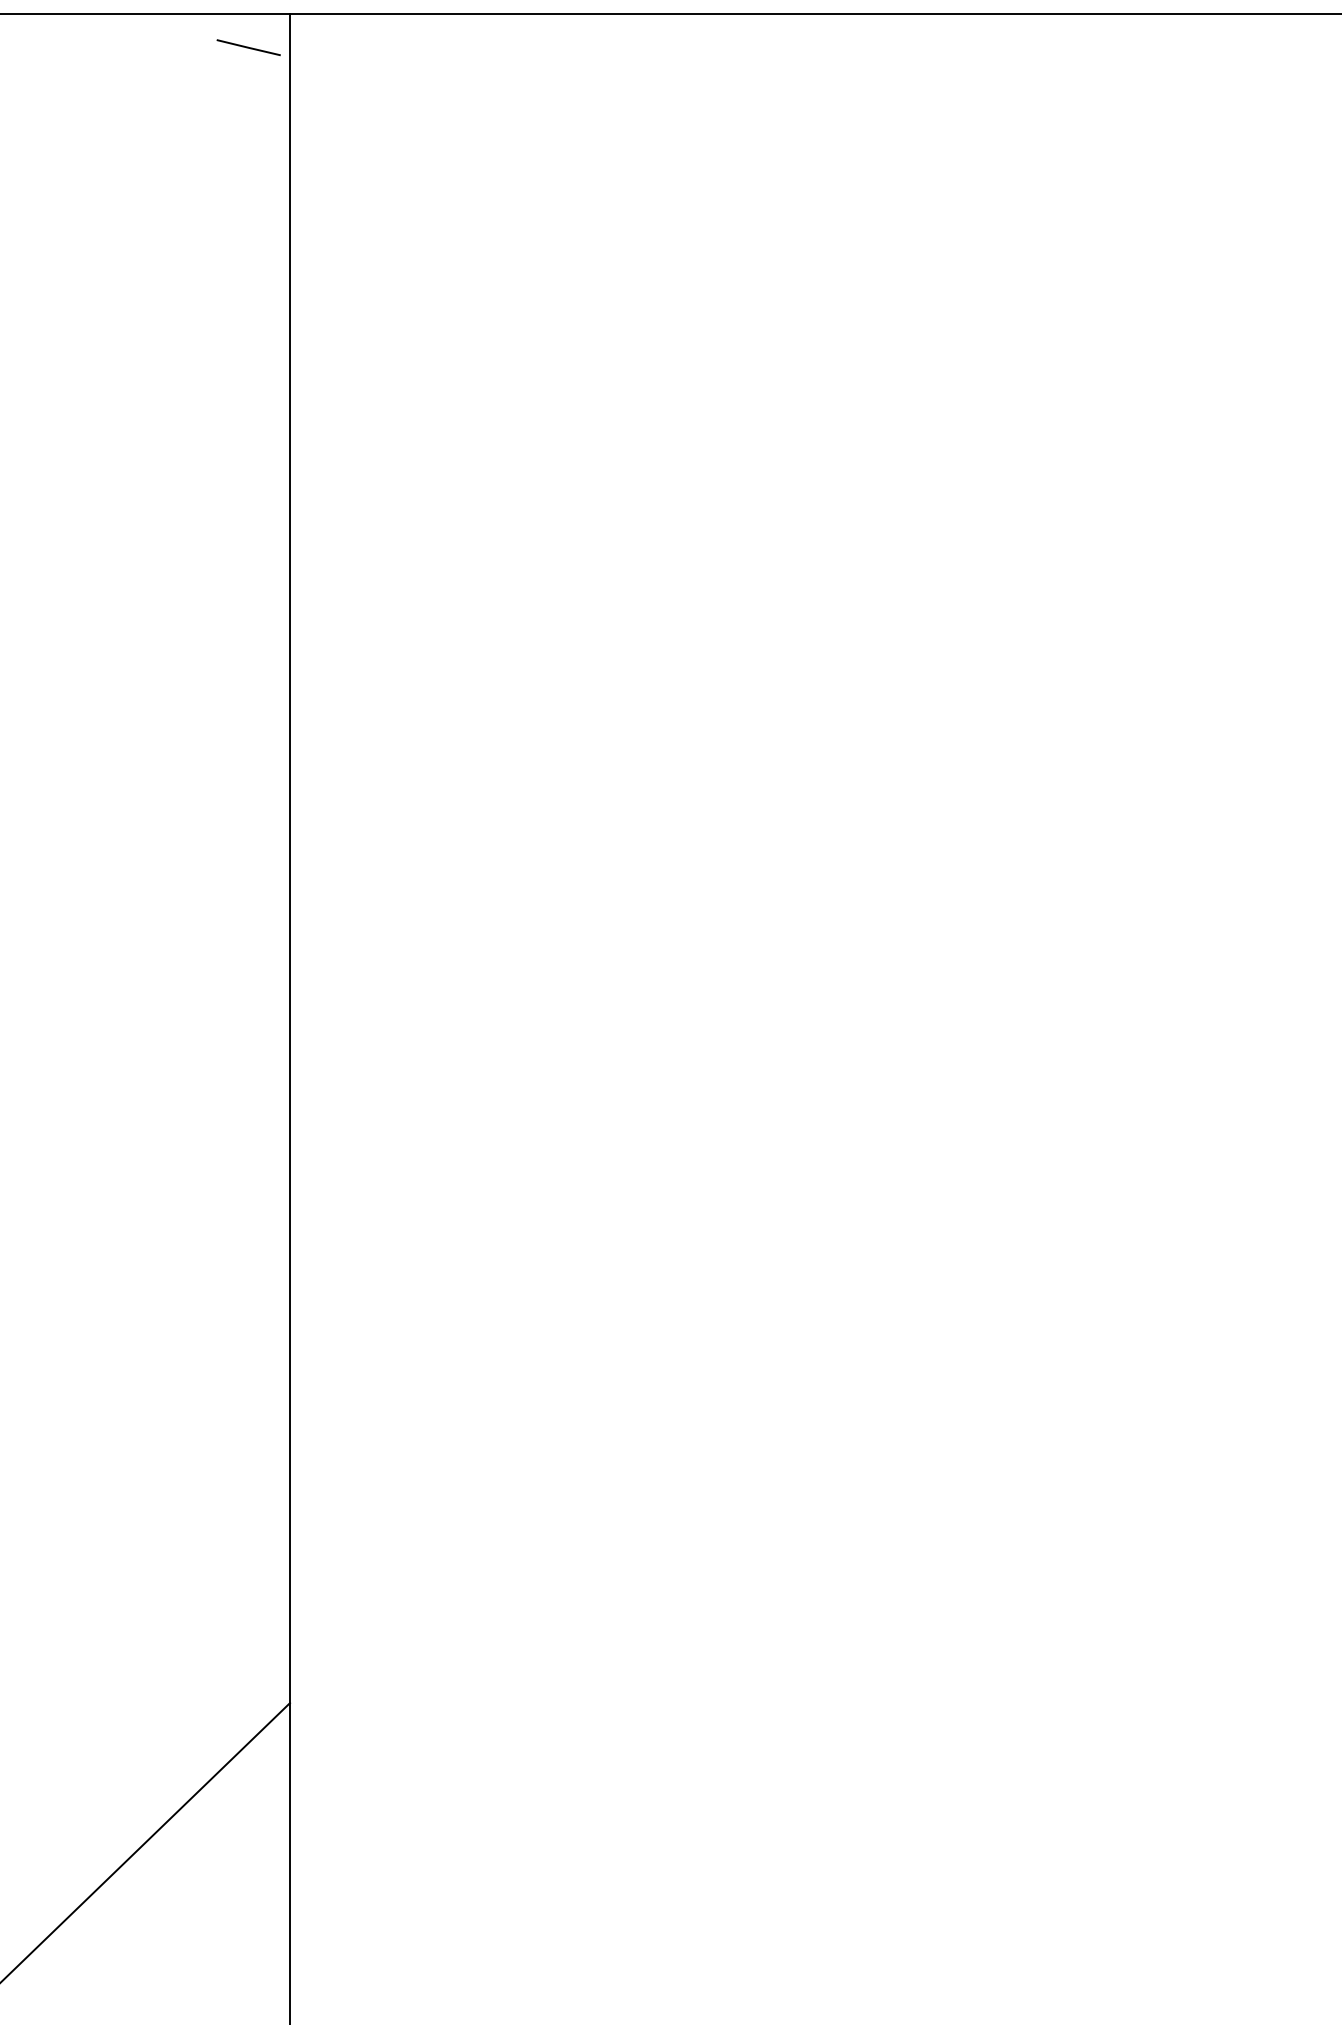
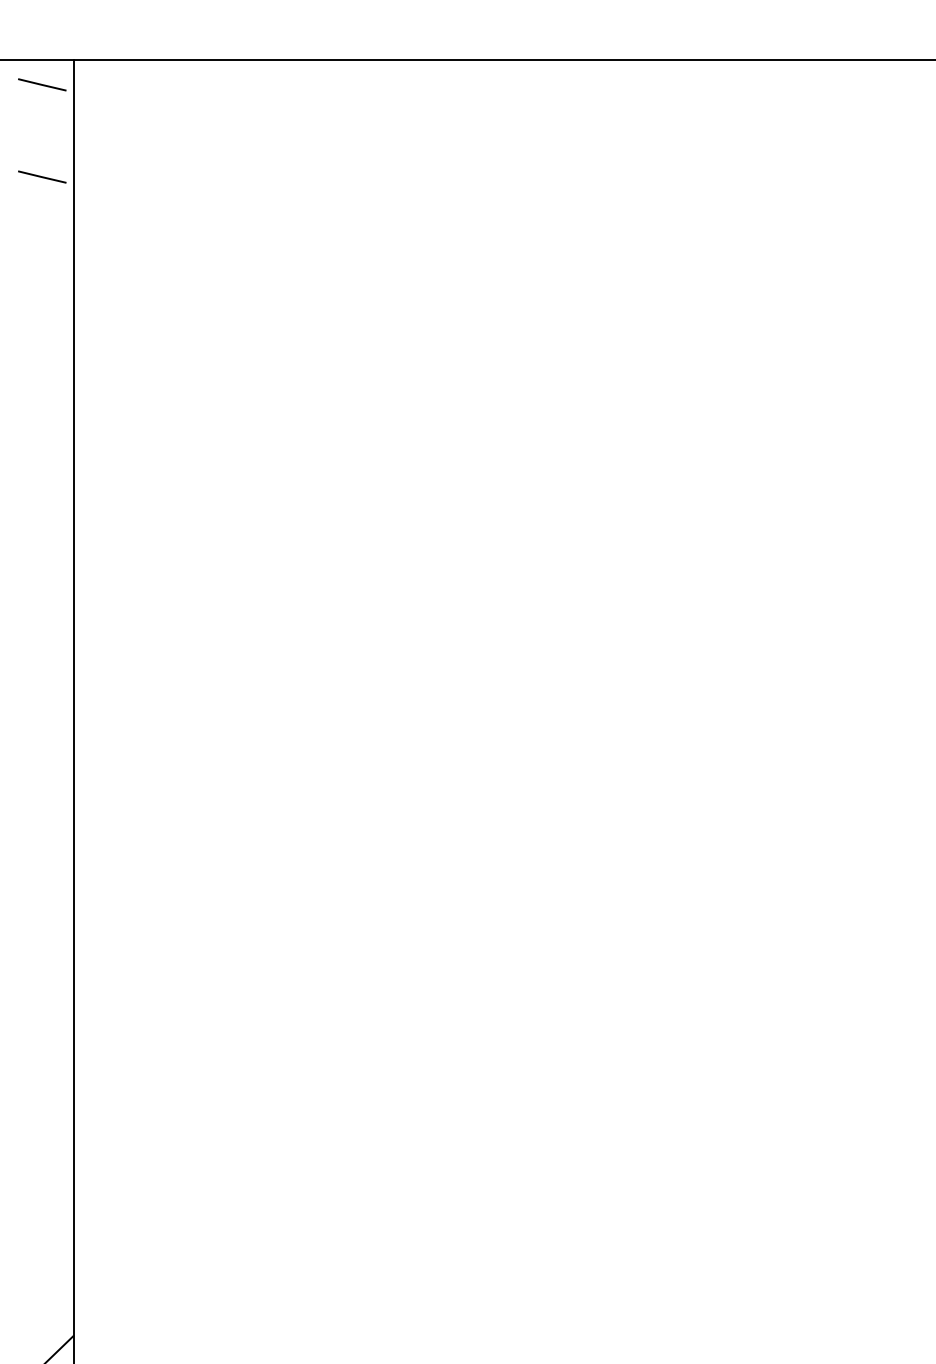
line: (248, 169) -> (42, 176), added

